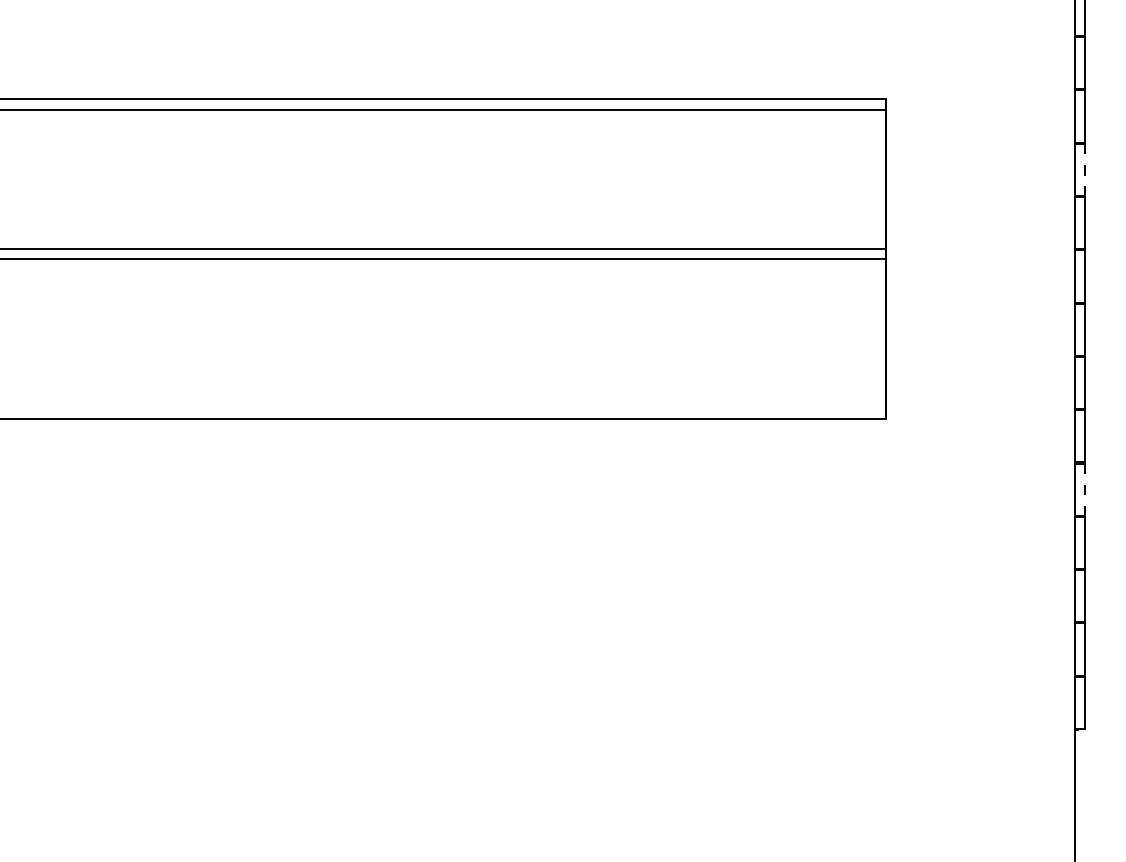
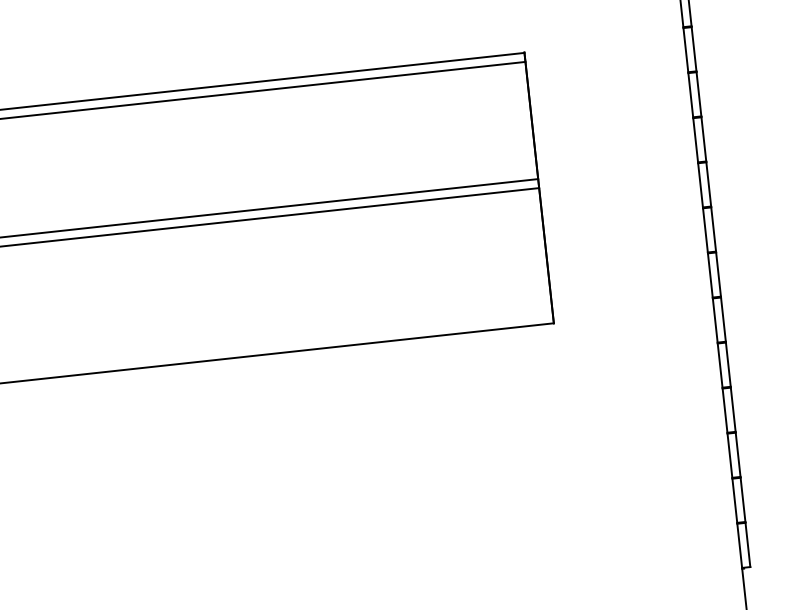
line: (1085, 170) -> (699, 94), dashed -> solid
line: (1085, 490) -> (728, 365), dashed -> solid

